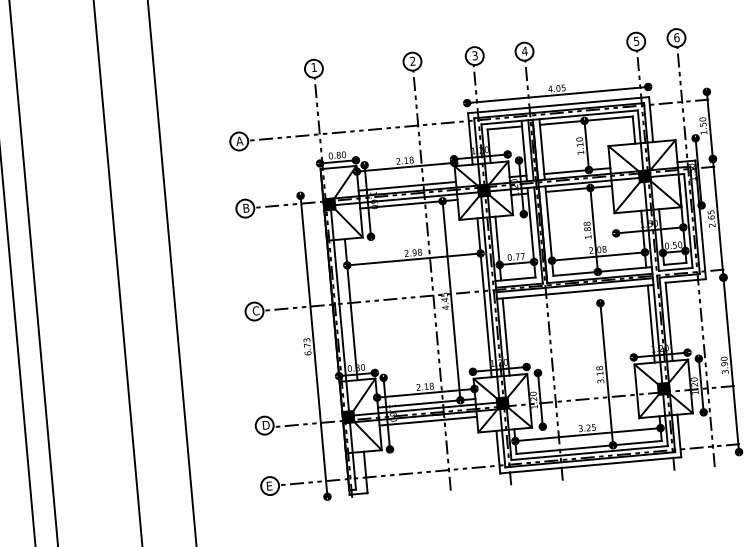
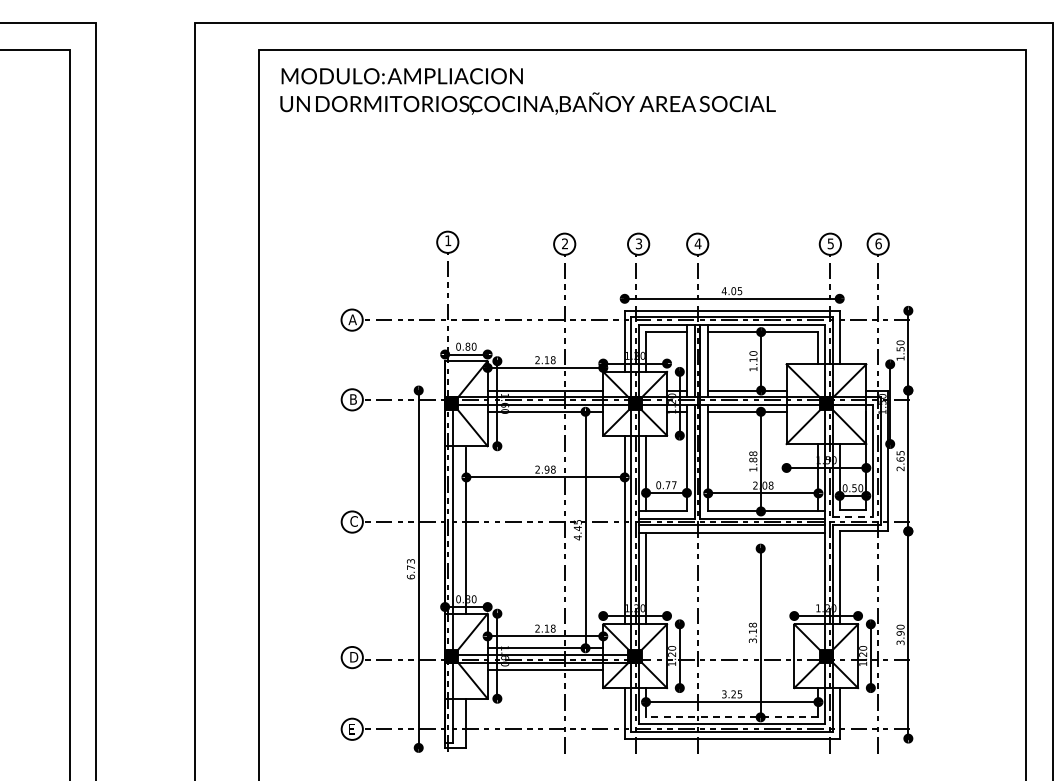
line: (675, 269) -> (852, 516), solid -> dashed
line: (651, 324) -> (818, 578), removed
line: (588, 447) -> (731, 717), solid -> dashed

